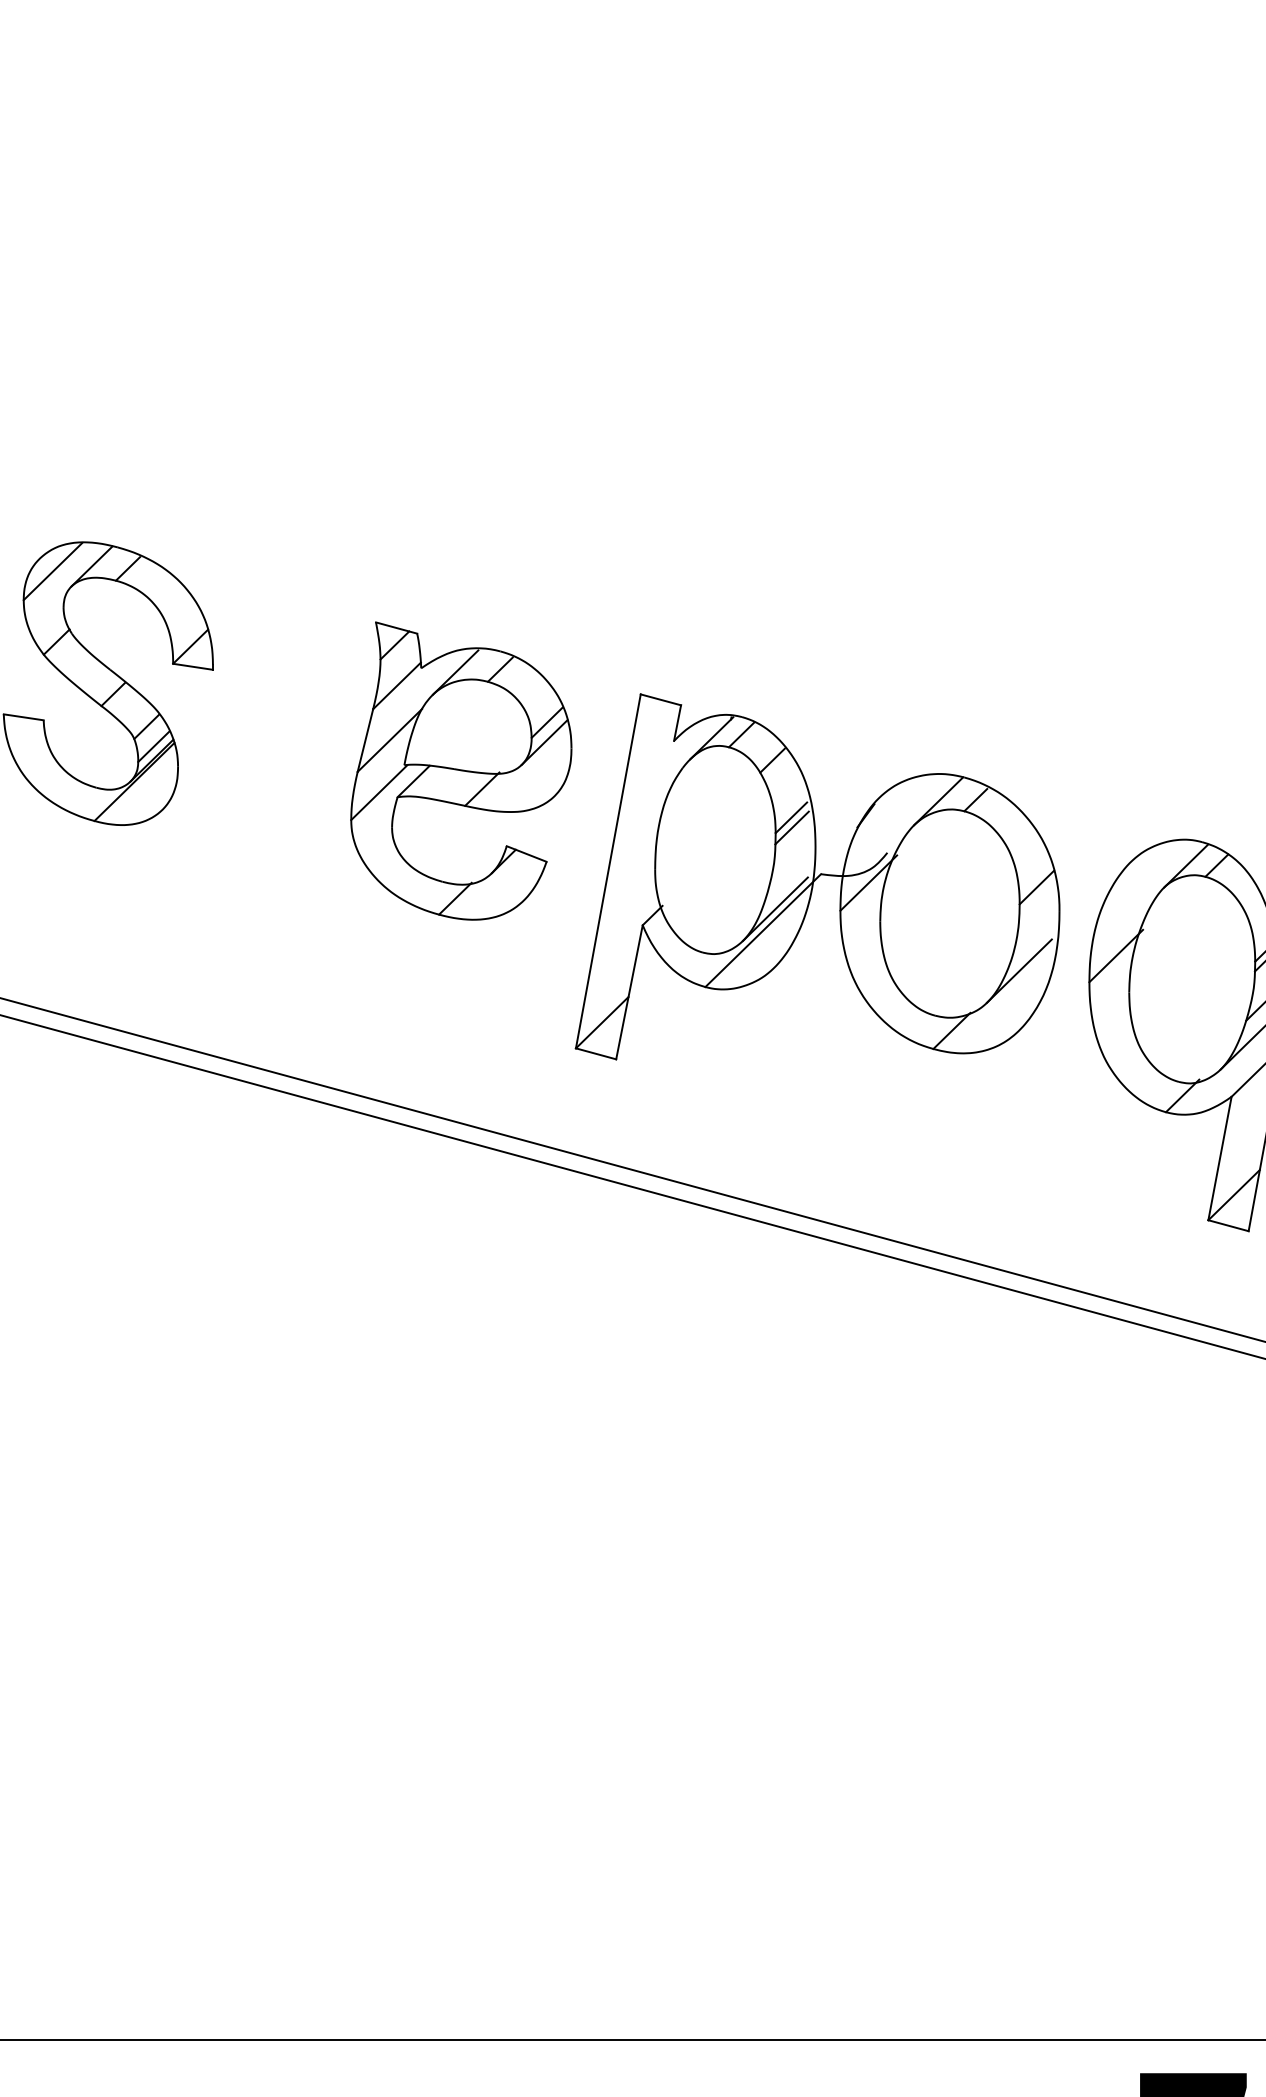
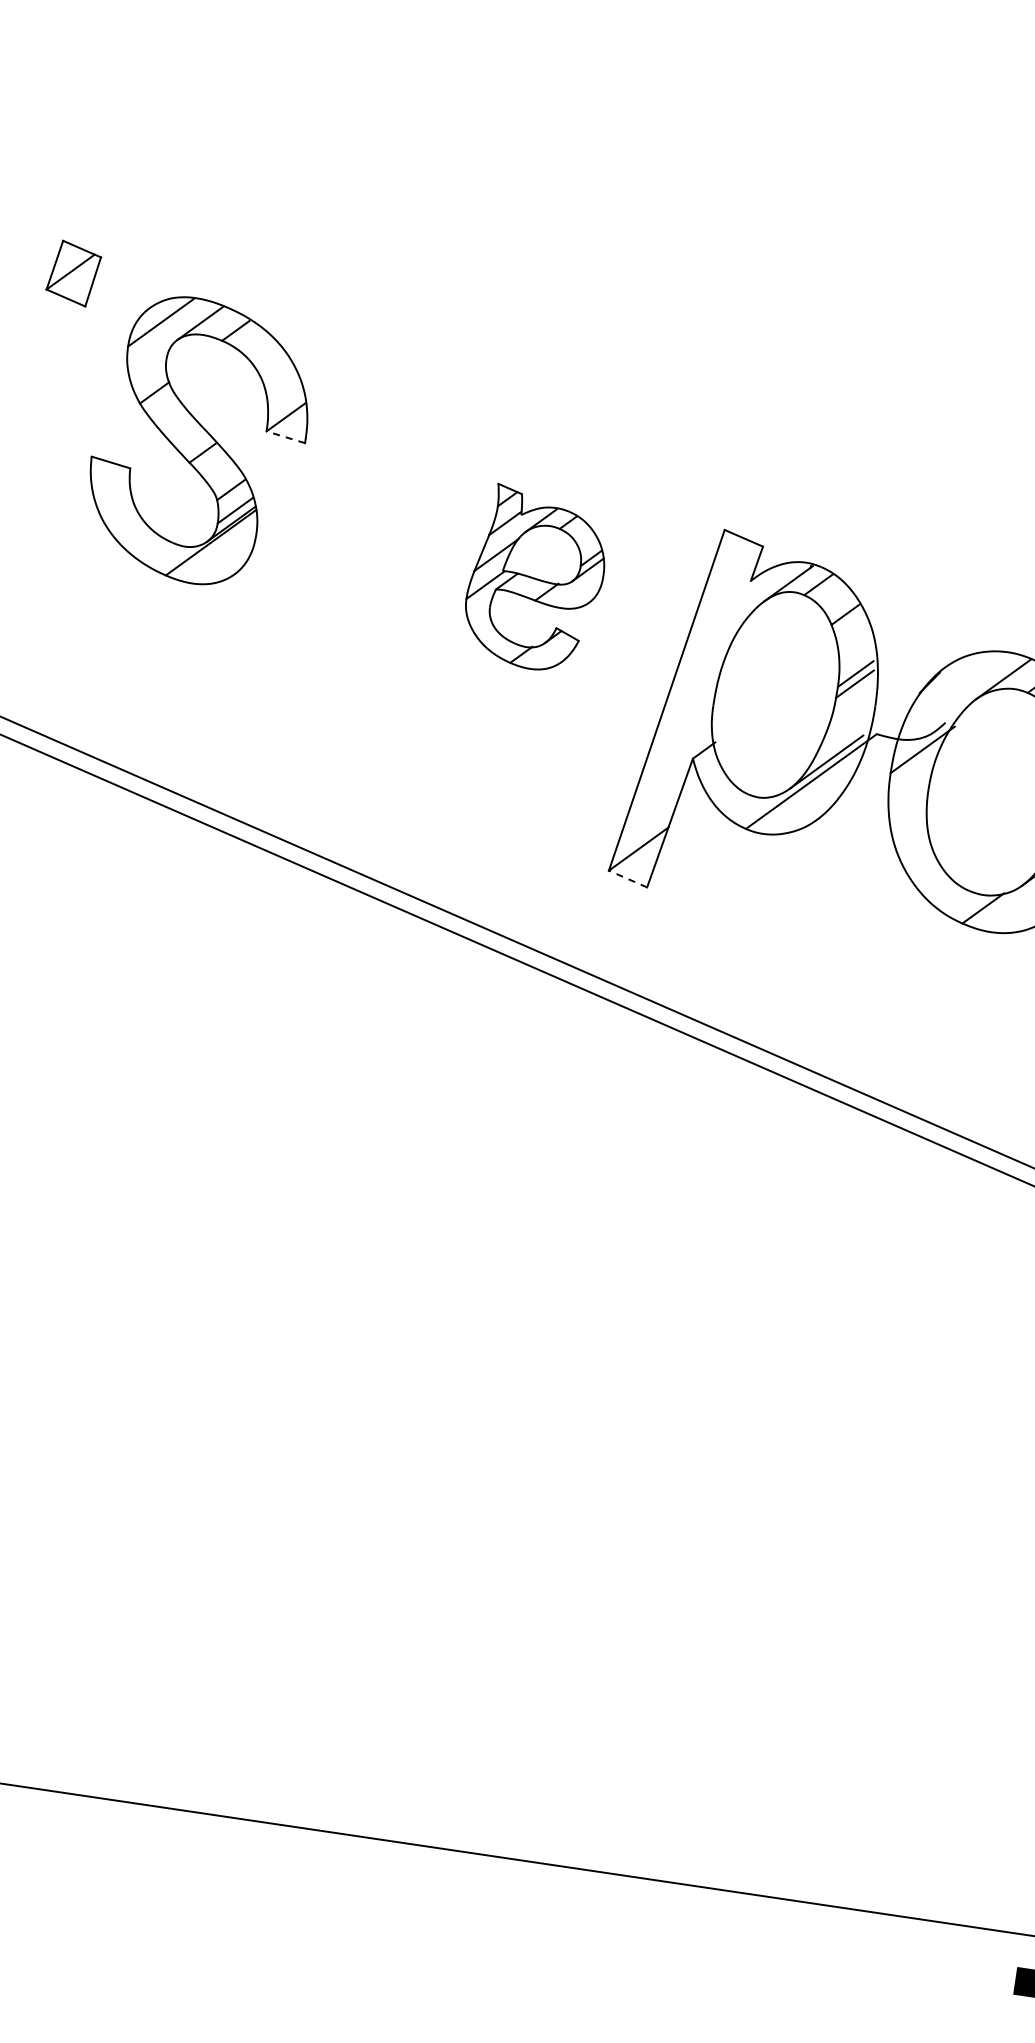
line: (192, 666) -> (285, 436), solid -> dashed
part: (461, 770) -> (536, 579), size x0.6
line: (596, 1053) -> (628, 878), solid -> dashed

